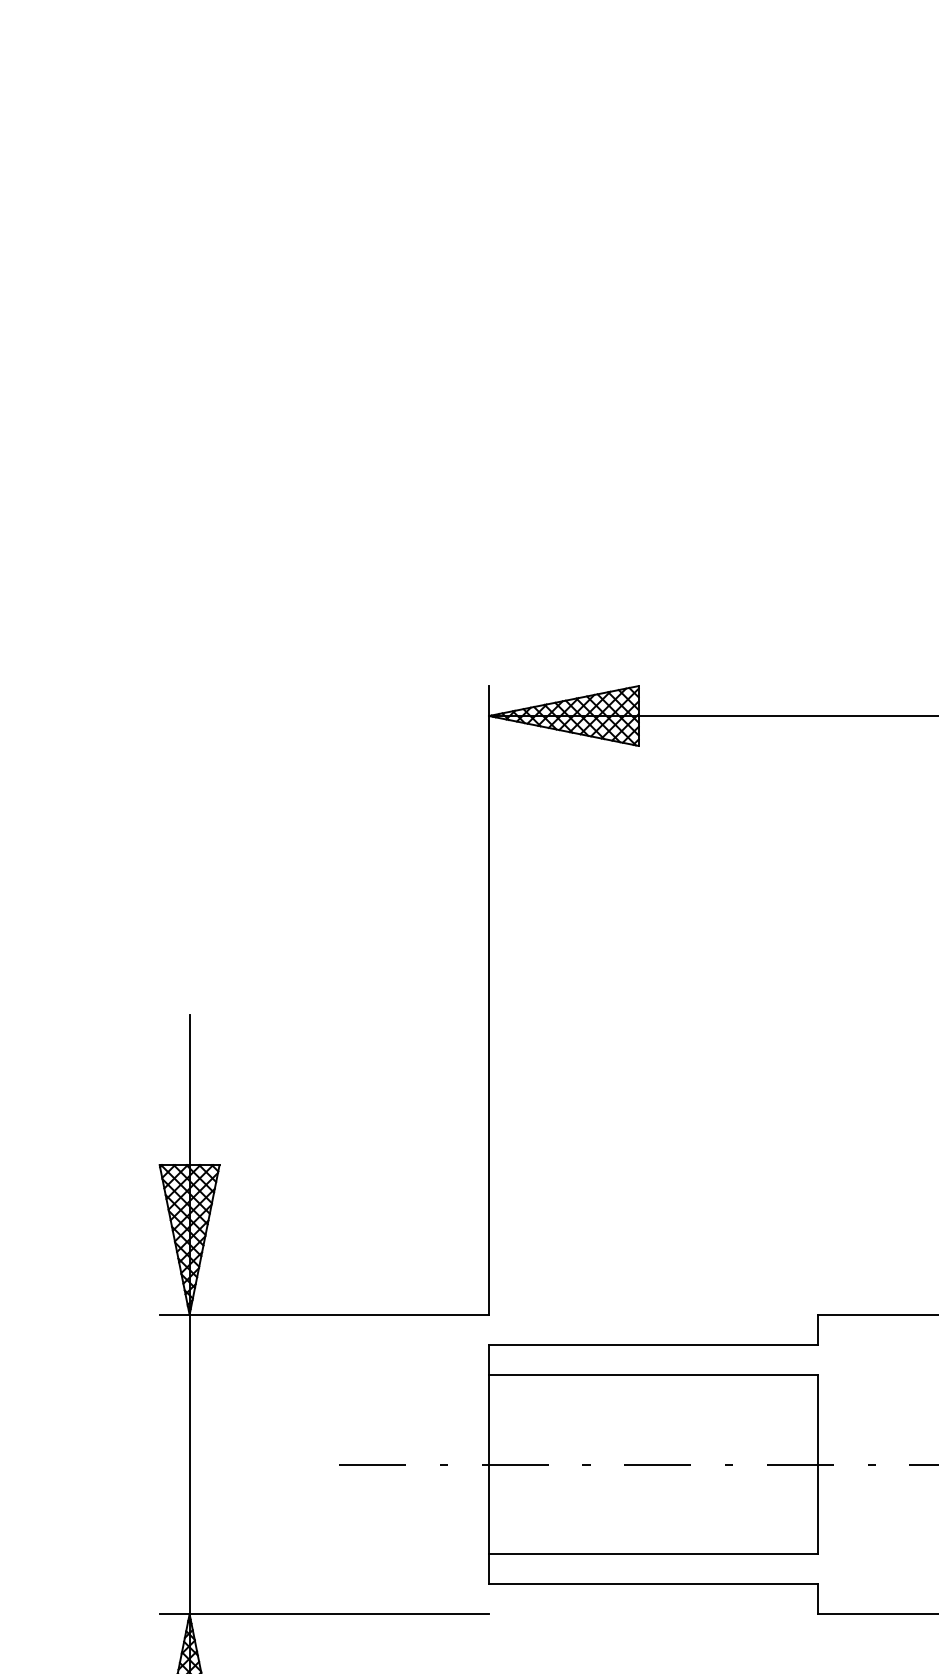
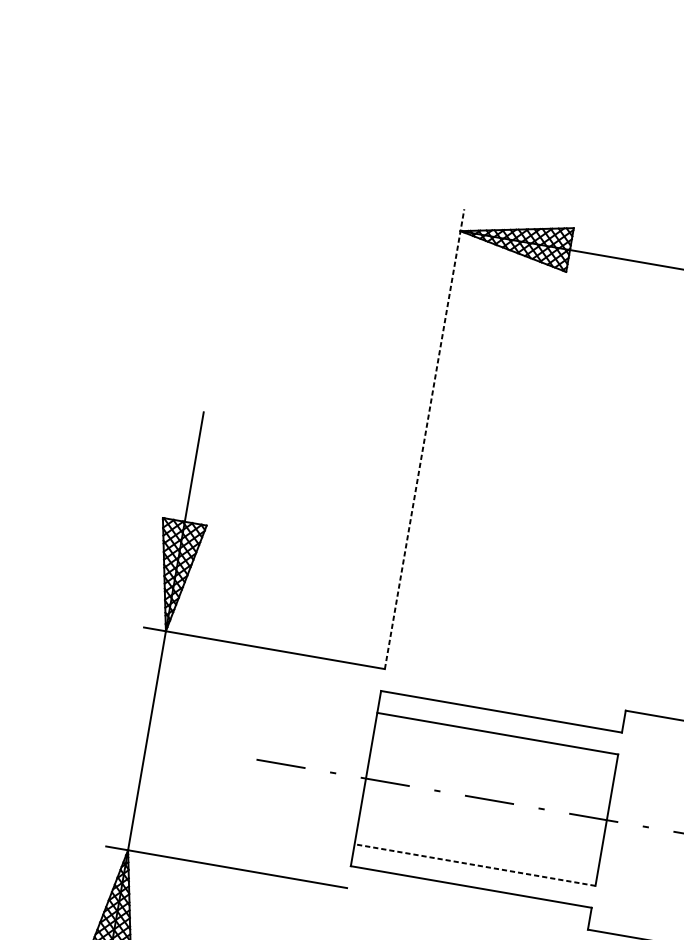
line: (489, 999) -> (425, 438), solid -> dashed
line: (653, 1554) -> (474, 865), solid -> dashed

